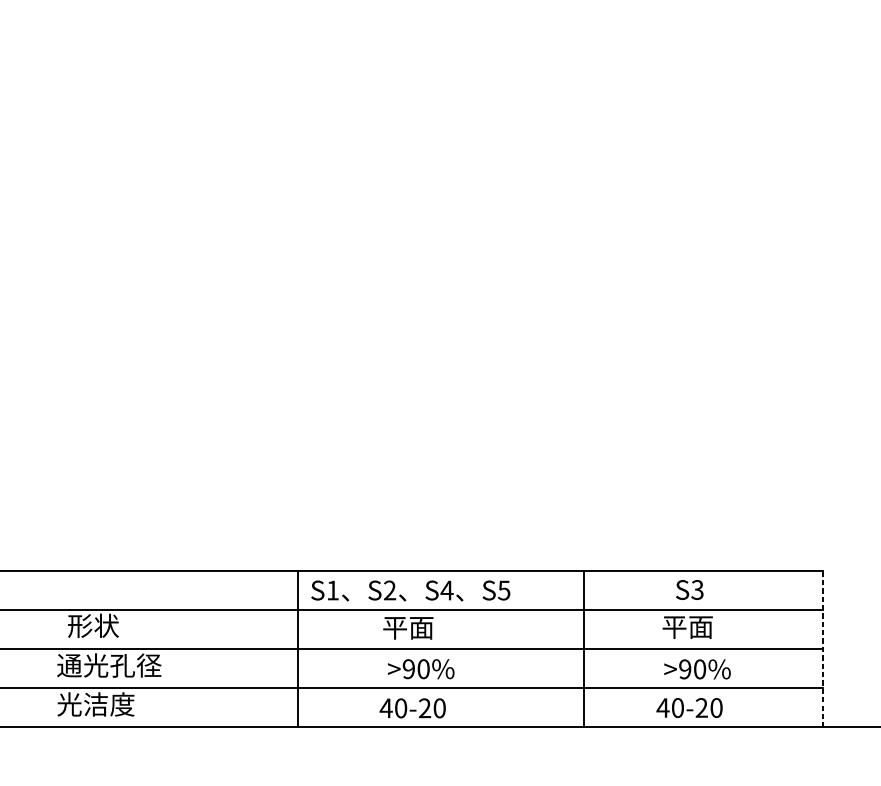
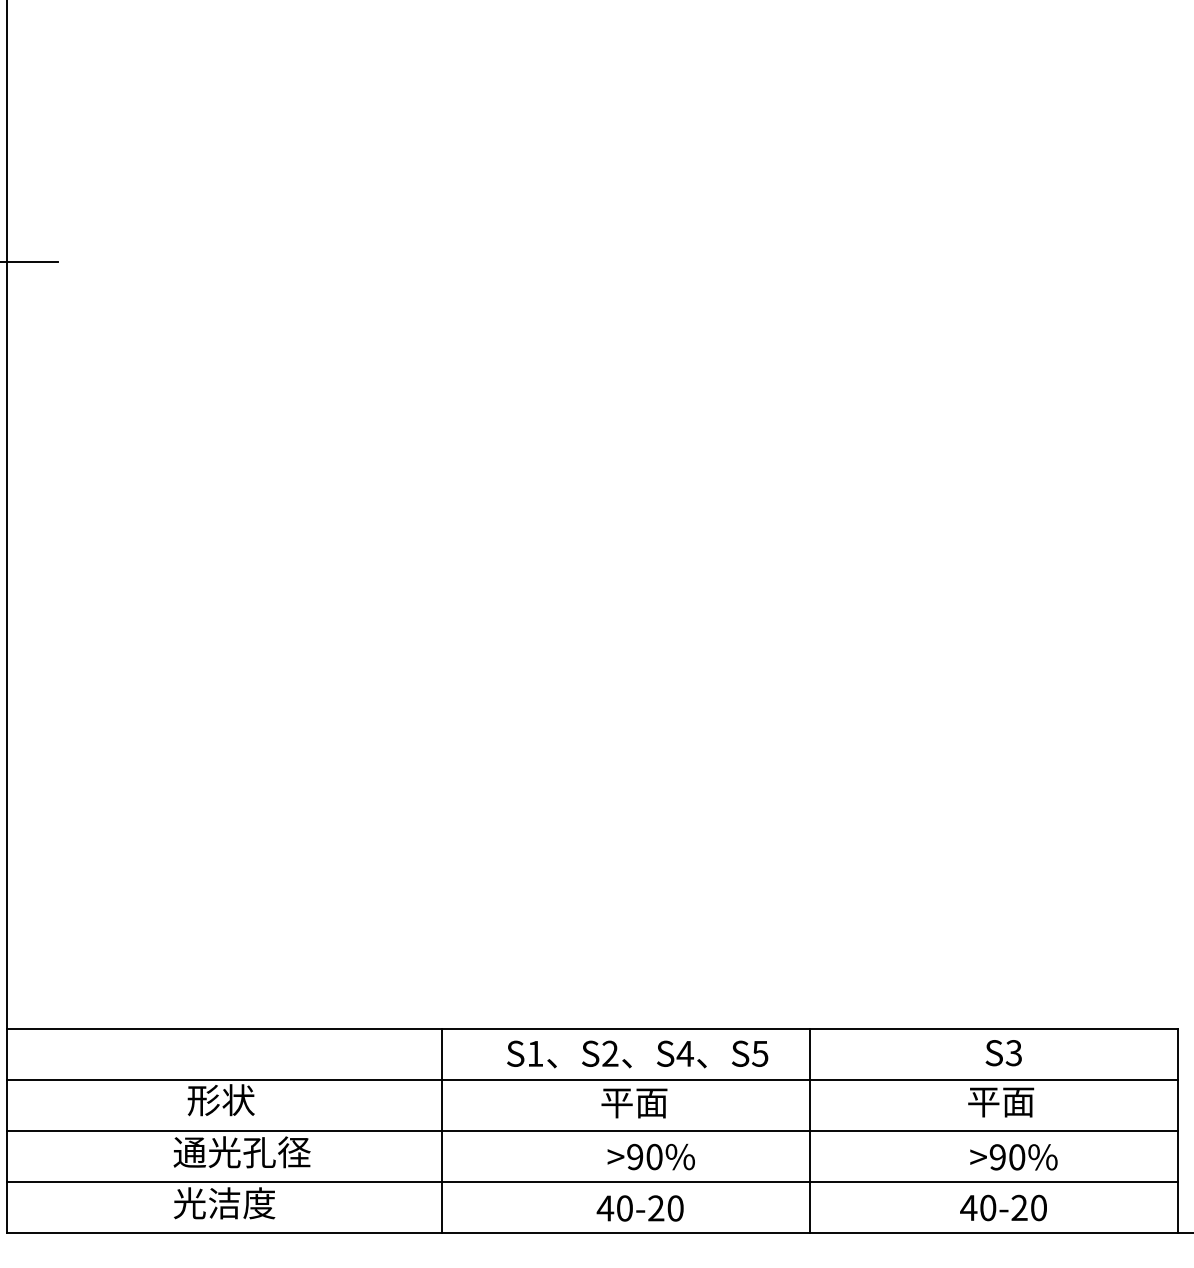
line: (297, 648) -> (442, 1130), moved
line: (584, 648) -> (810, 1130), moved
line: (822, 649) -> (1178, 1131), dashed -> solid

